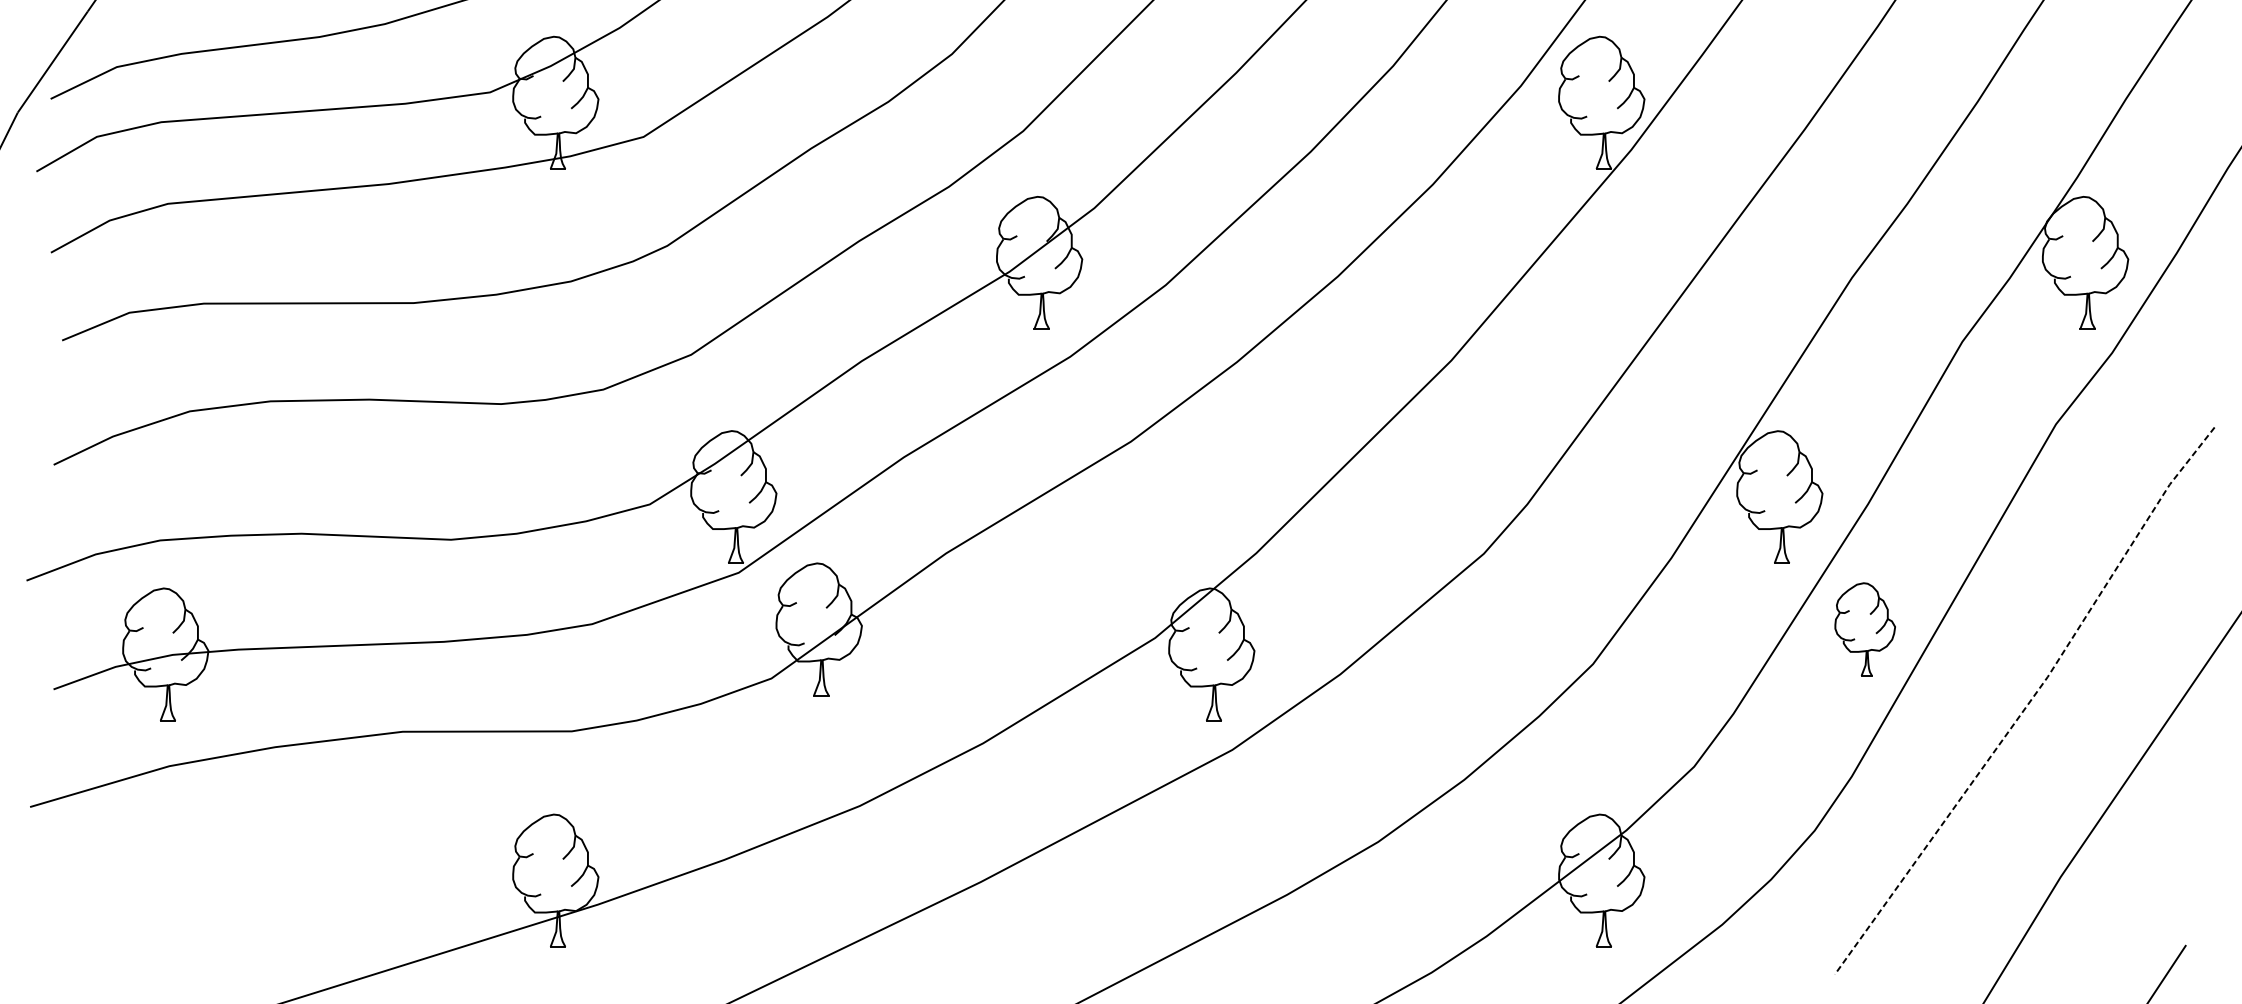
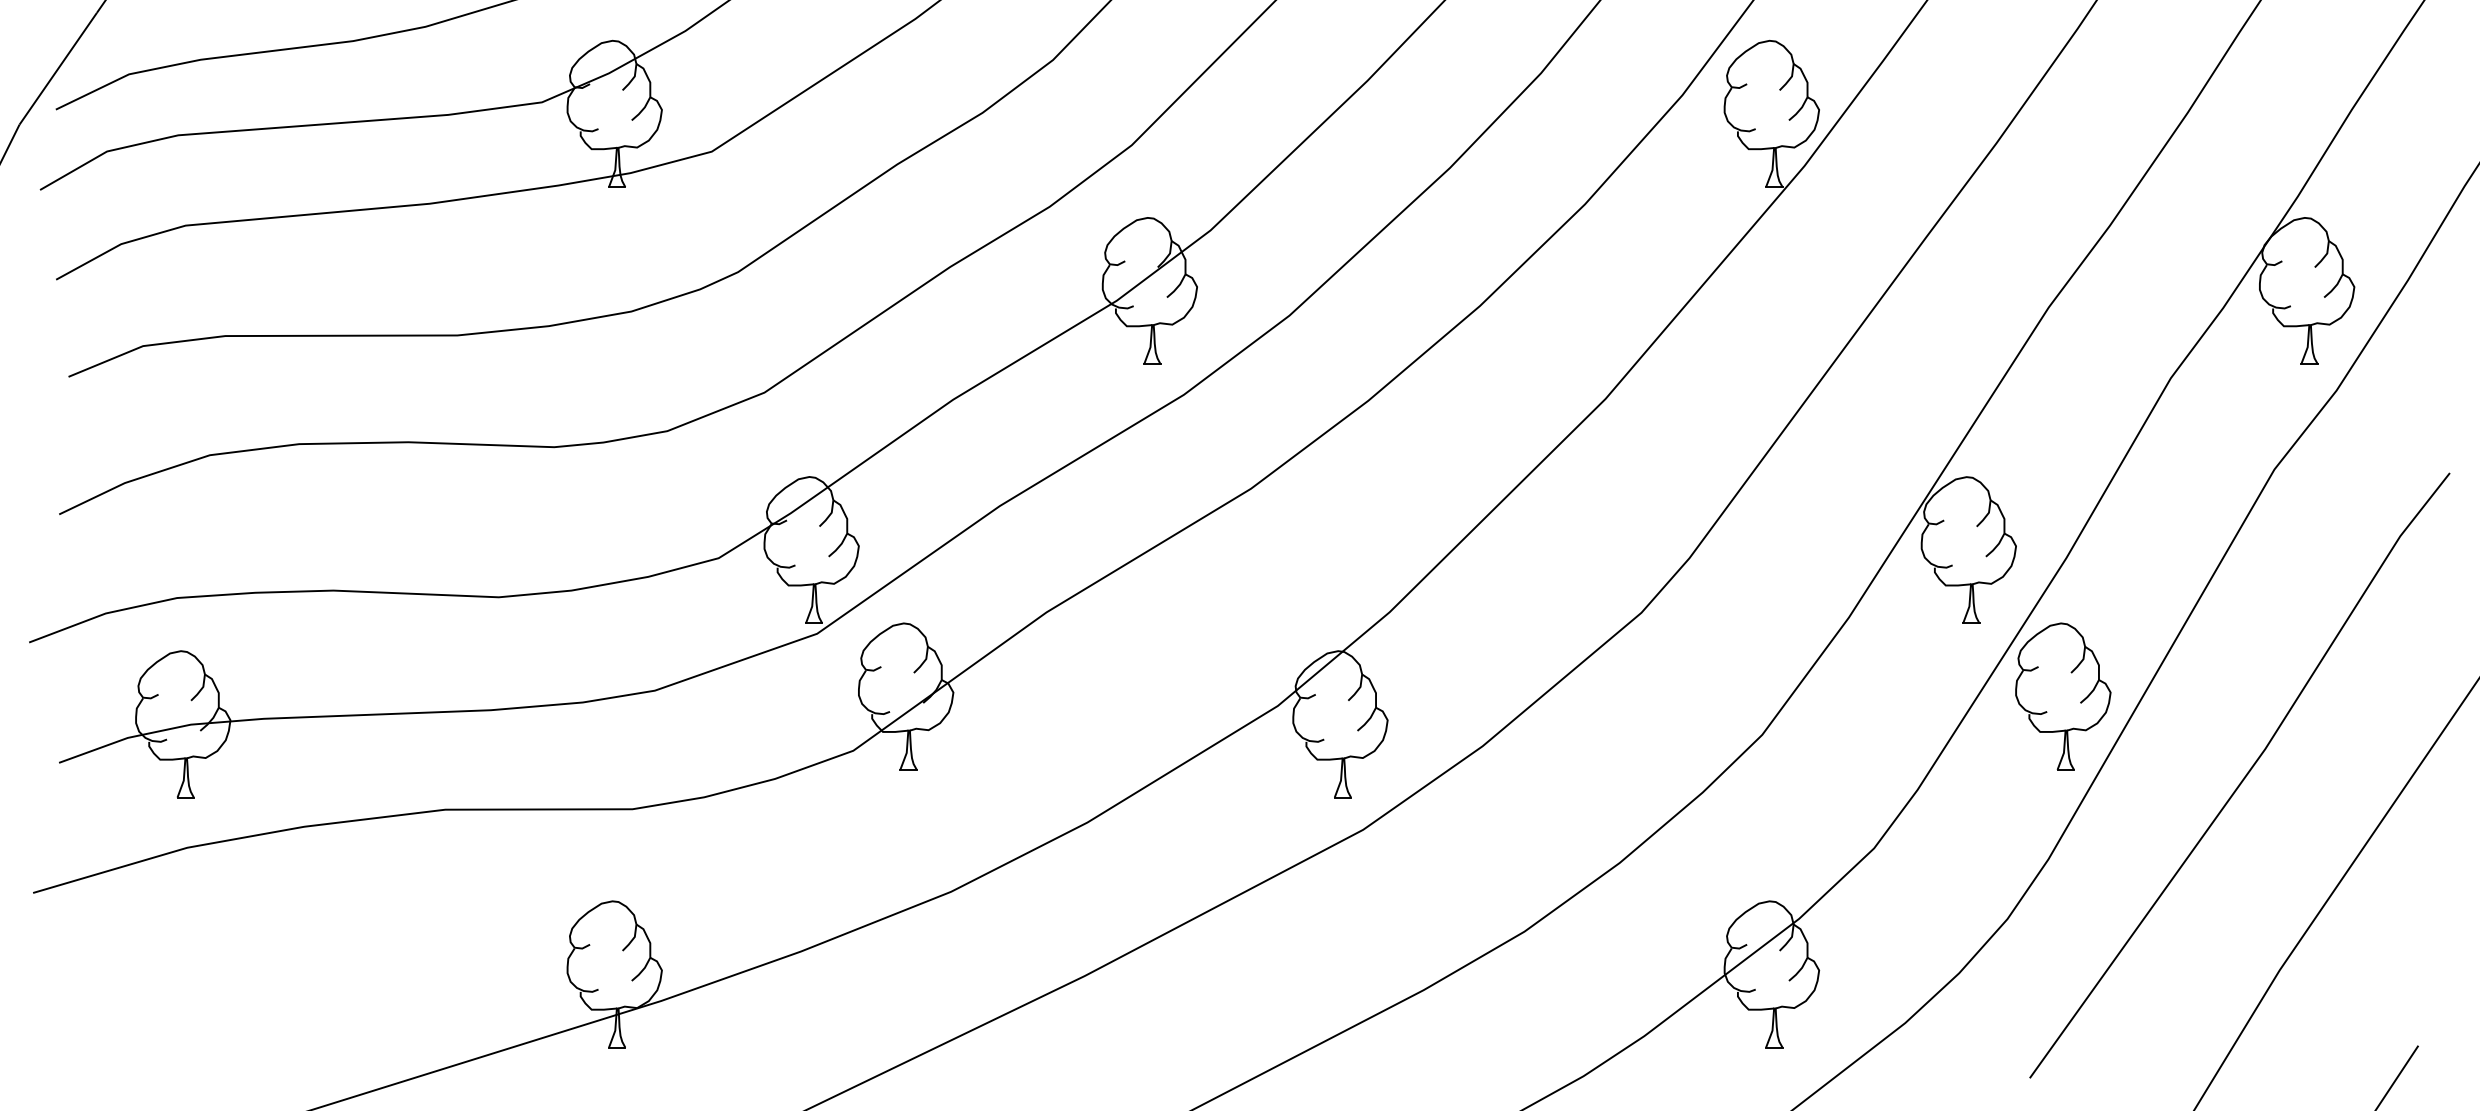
part: (1865, 629) -> (2063, 696), size x1.43
line: (2028, 702) -> (2244, 777), dashed -> solid

